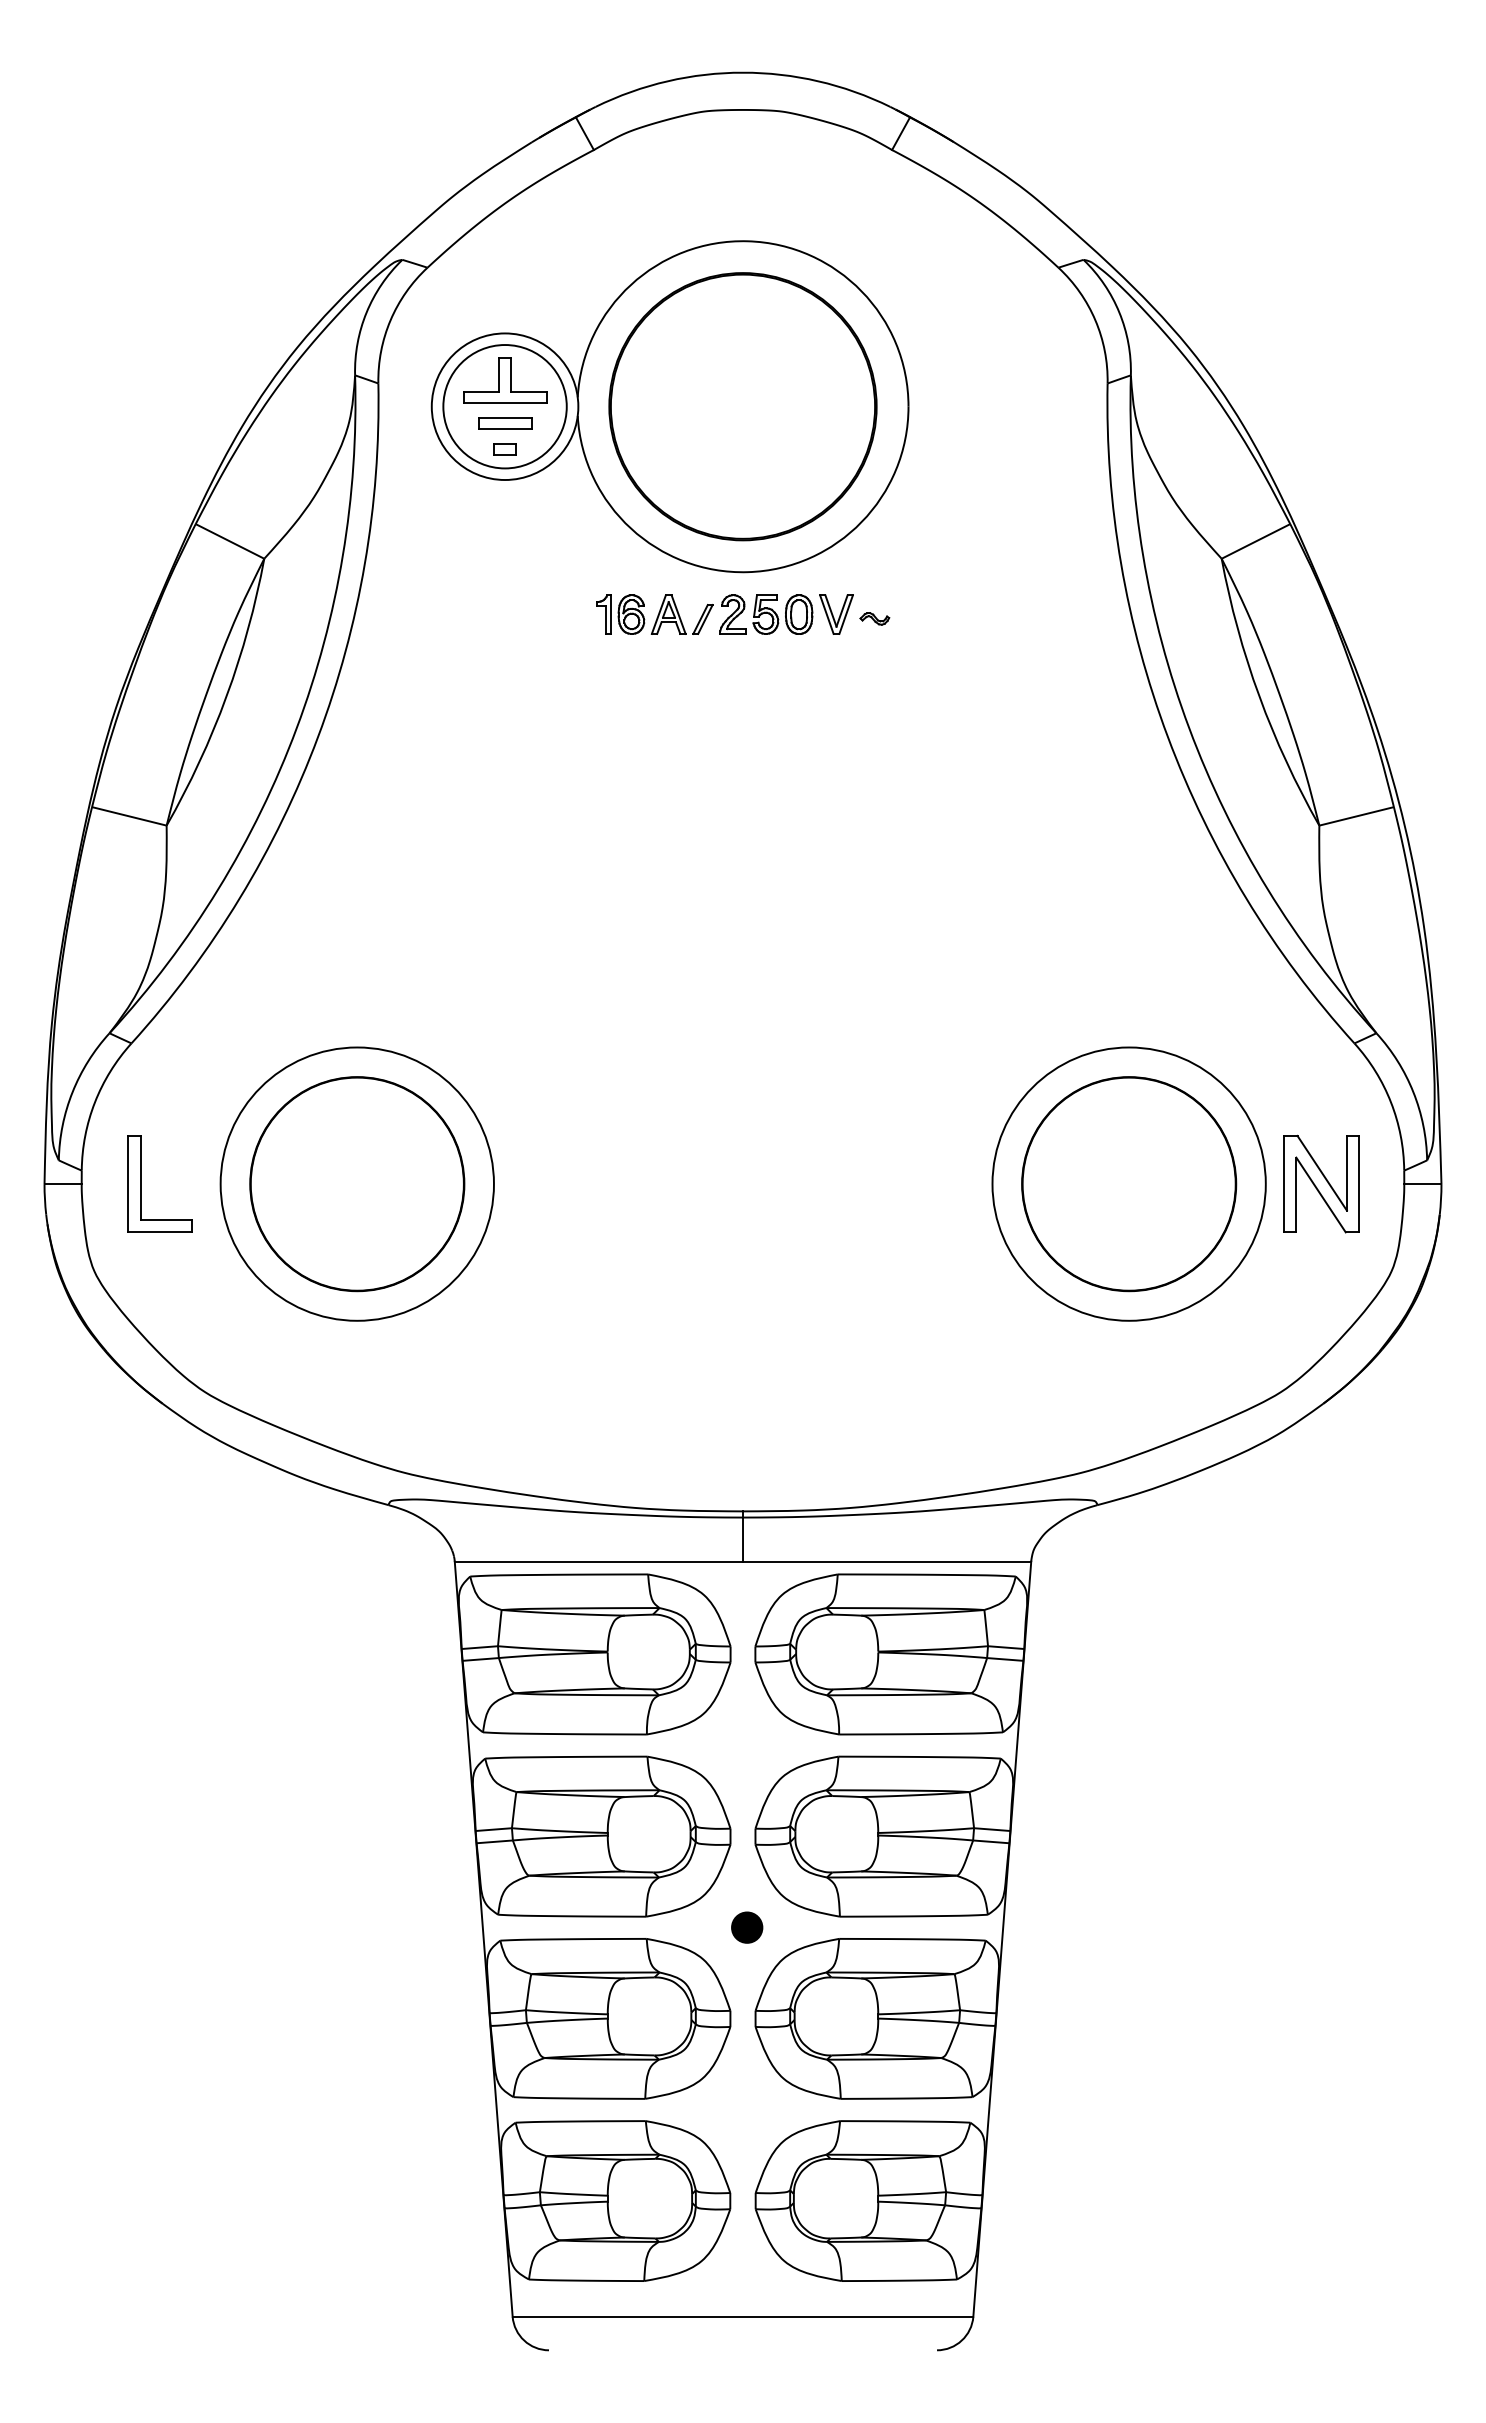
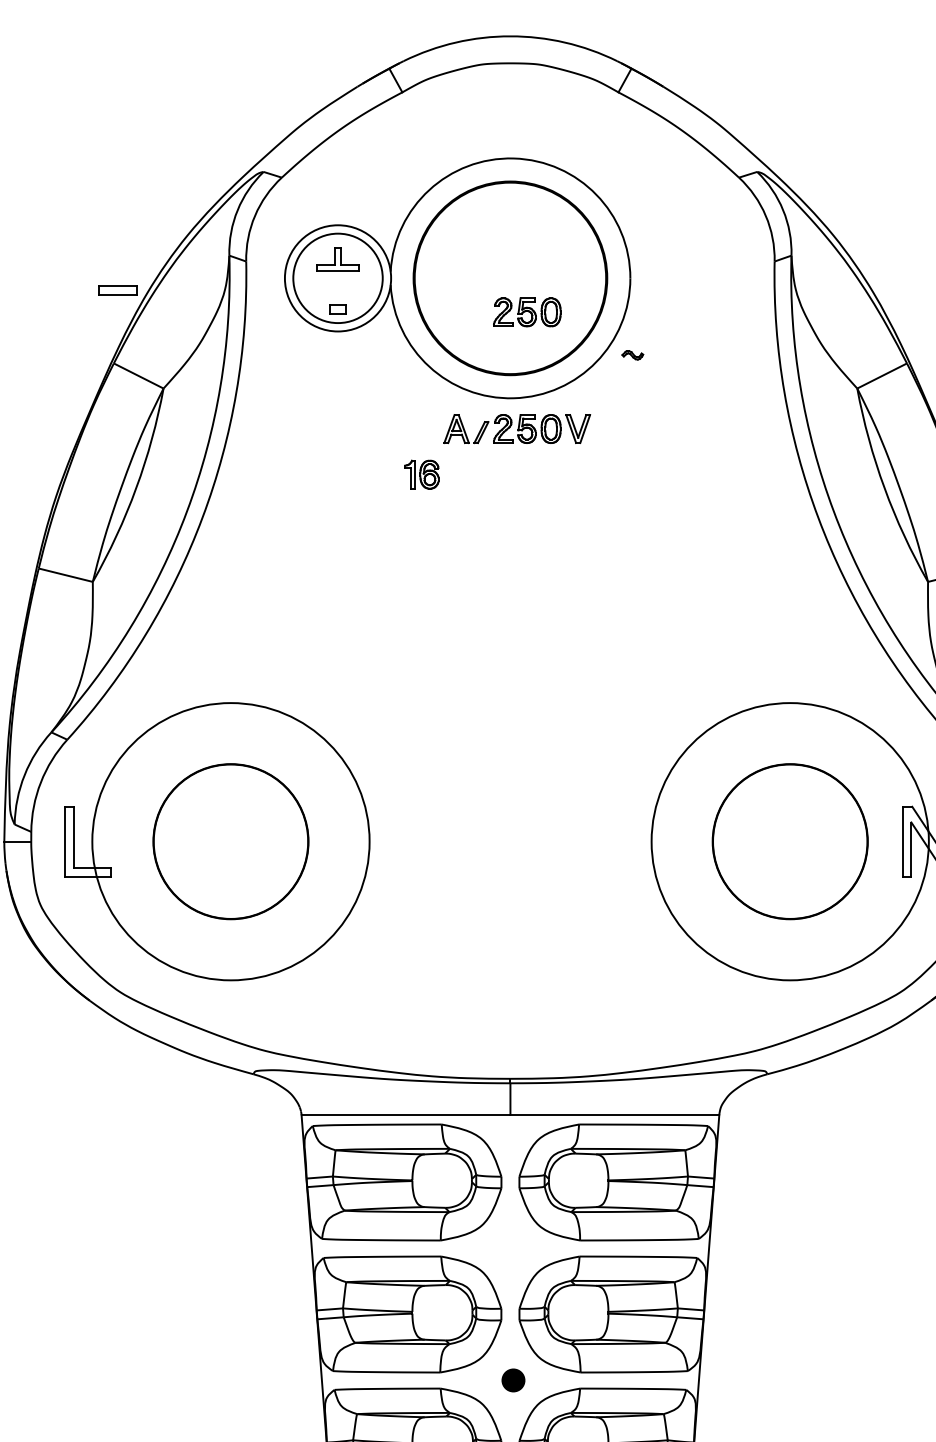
part: (505, 380) -> (338, 259), size x0.7
part: (505, 423) -> (118, 290), moved
part: (766, 453) -> (527, 312), added
part: (620, 614) -> (421, 474), moved
part: (874, 618) -> (632, 355), moved
circle: (356, 1183) -> (230, 841), size x1.4
circle: (1128, 1183) -> (789, 841), size x1.4

